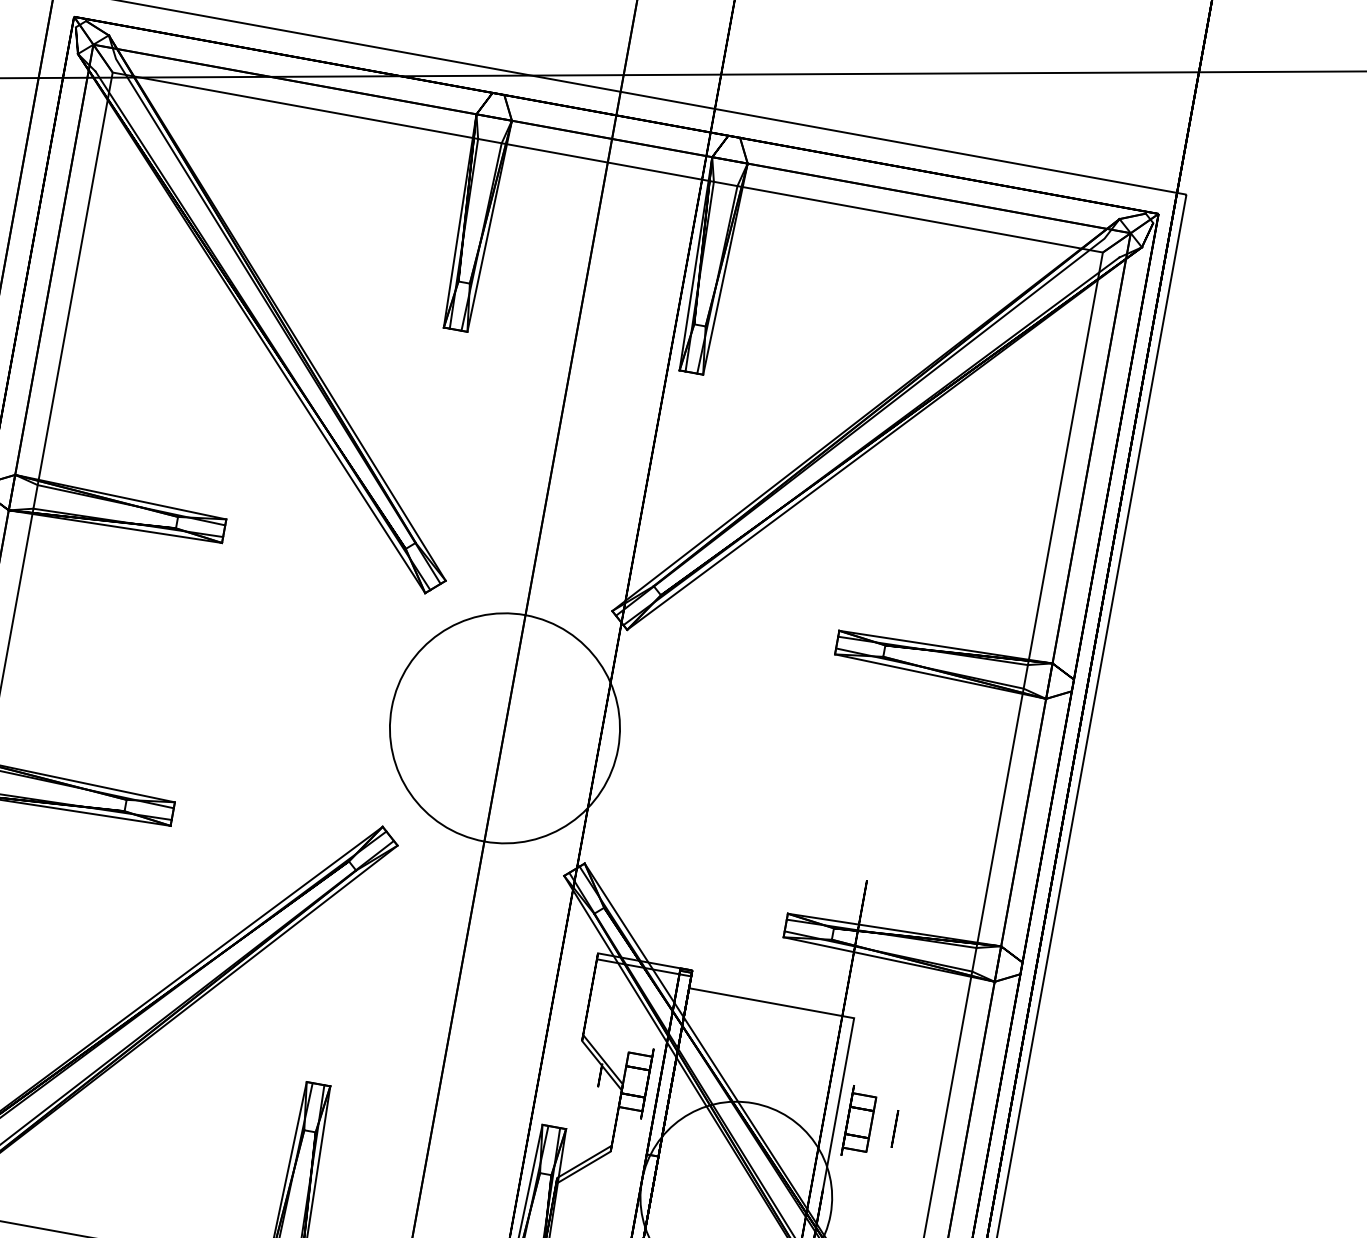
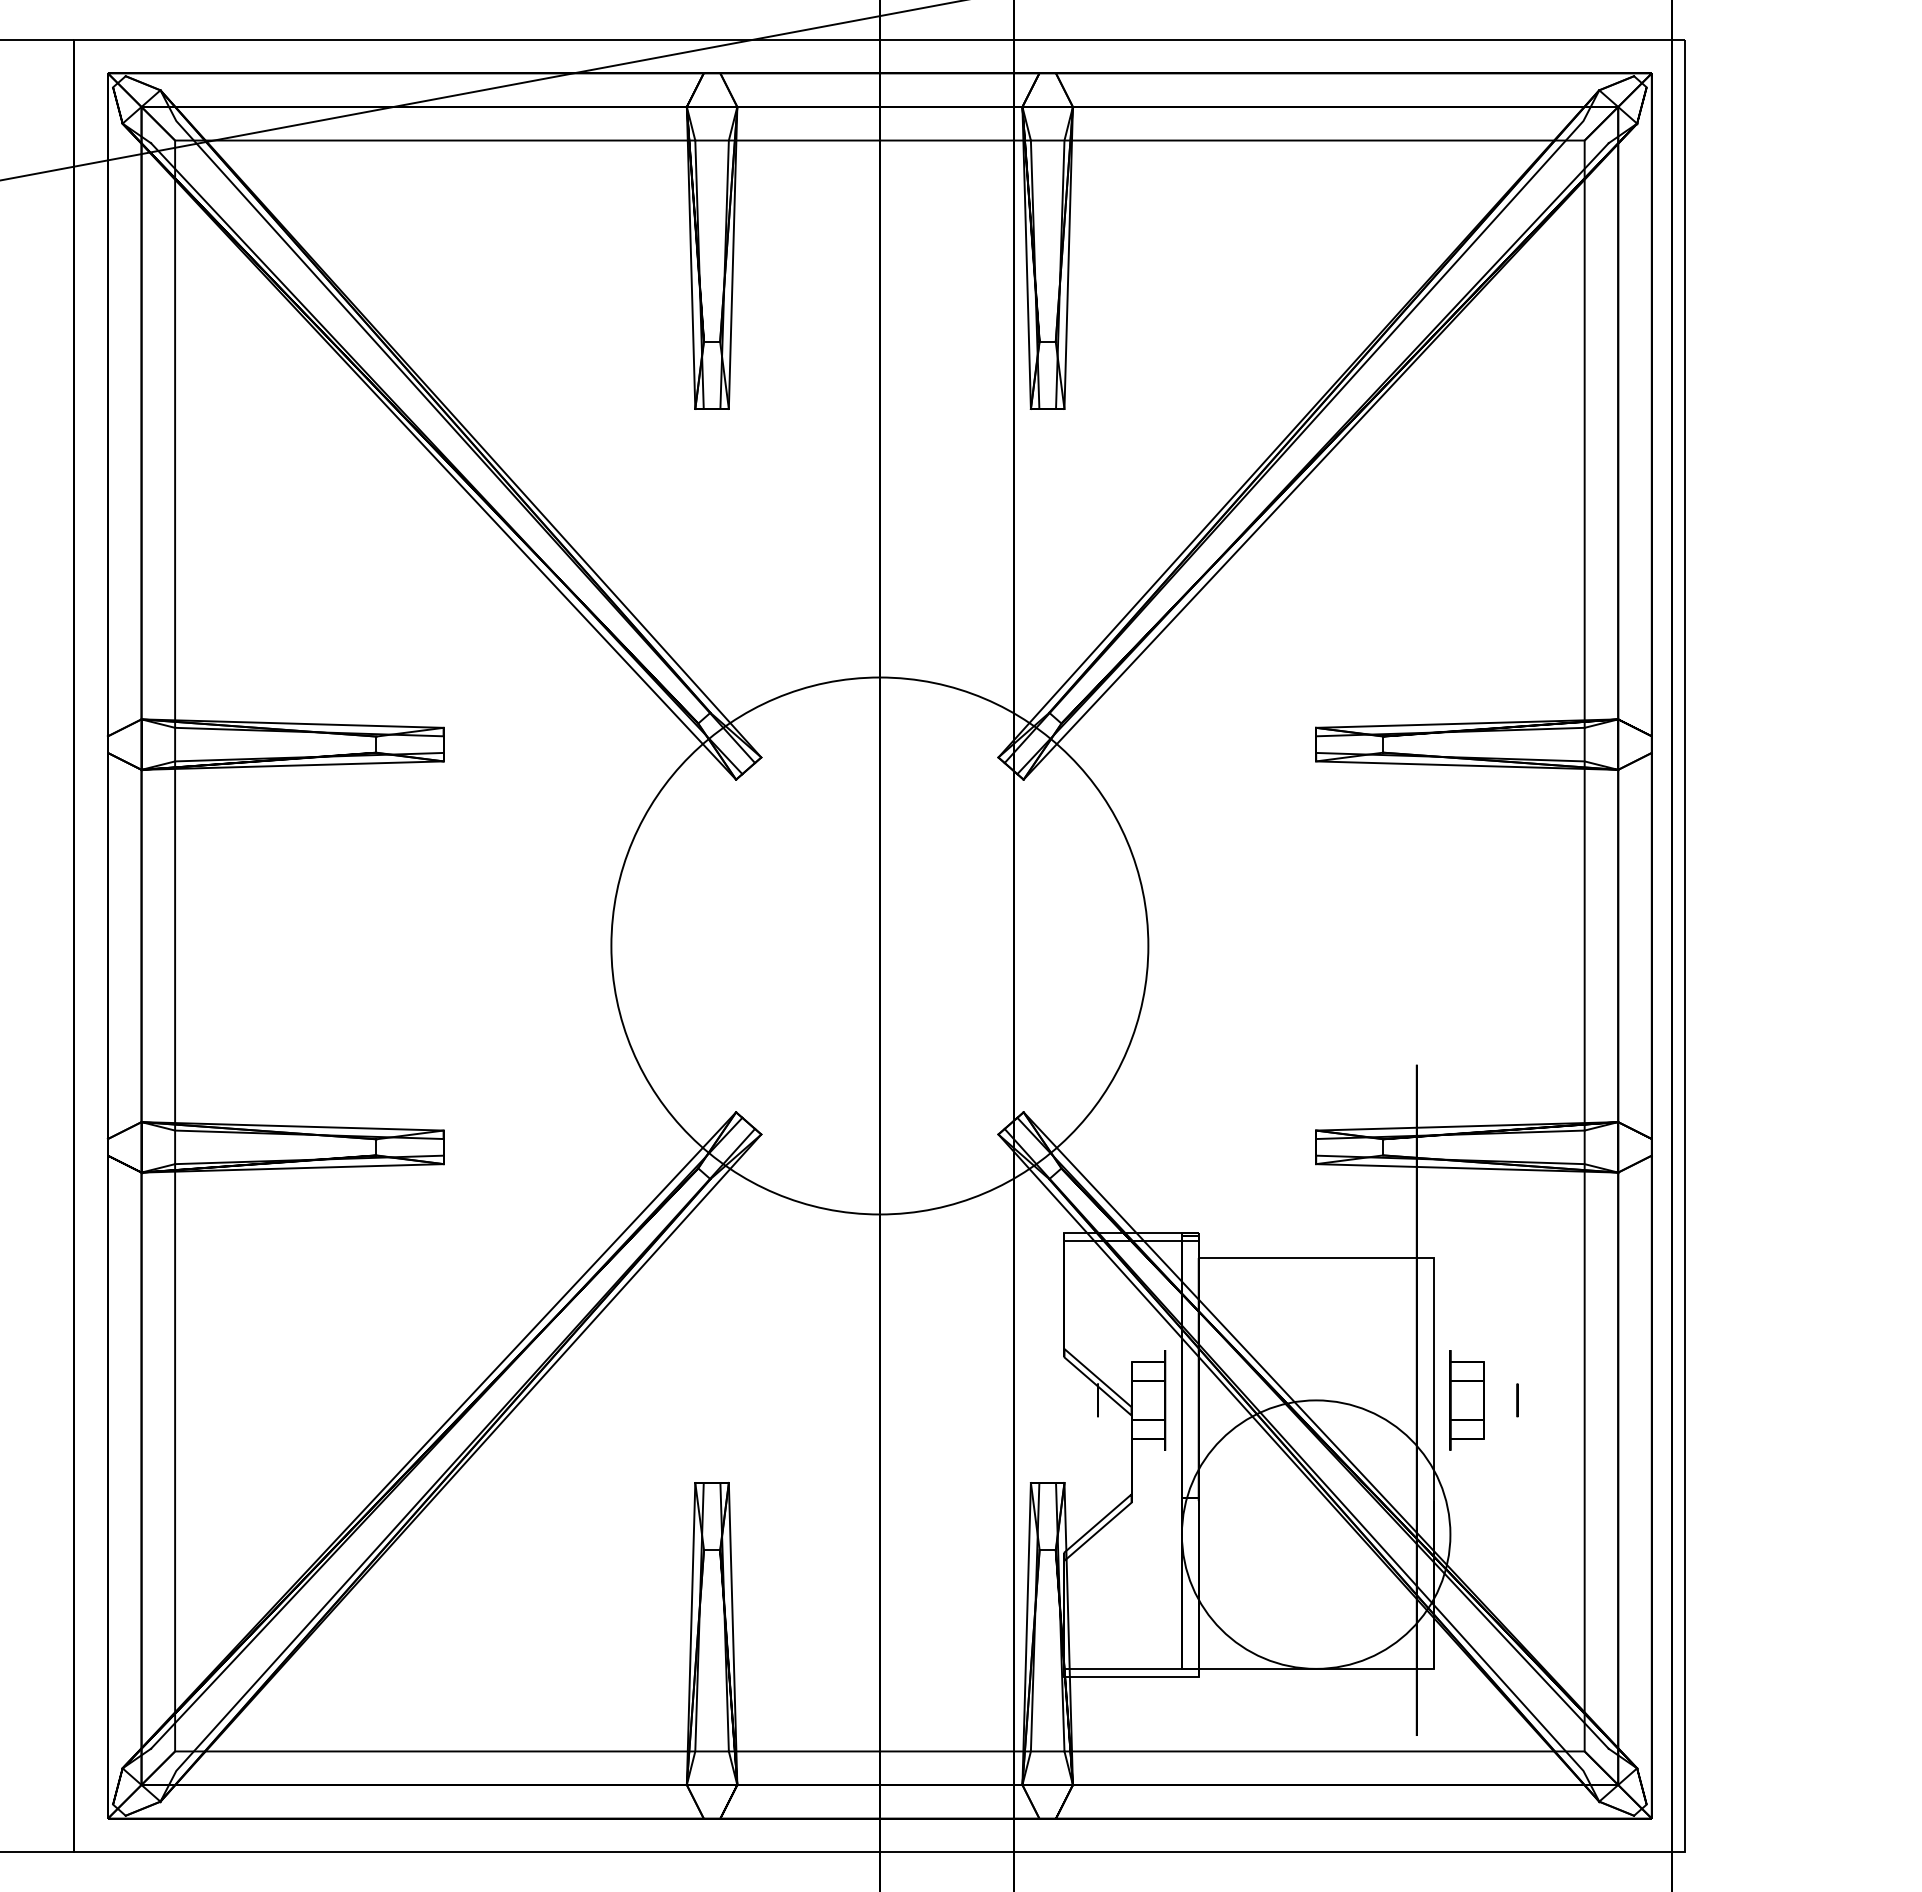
circle: (504, 727) -> (879, 945), size x1.67
circle: (894, 1129) -> (1517, 1400), size x0.62

